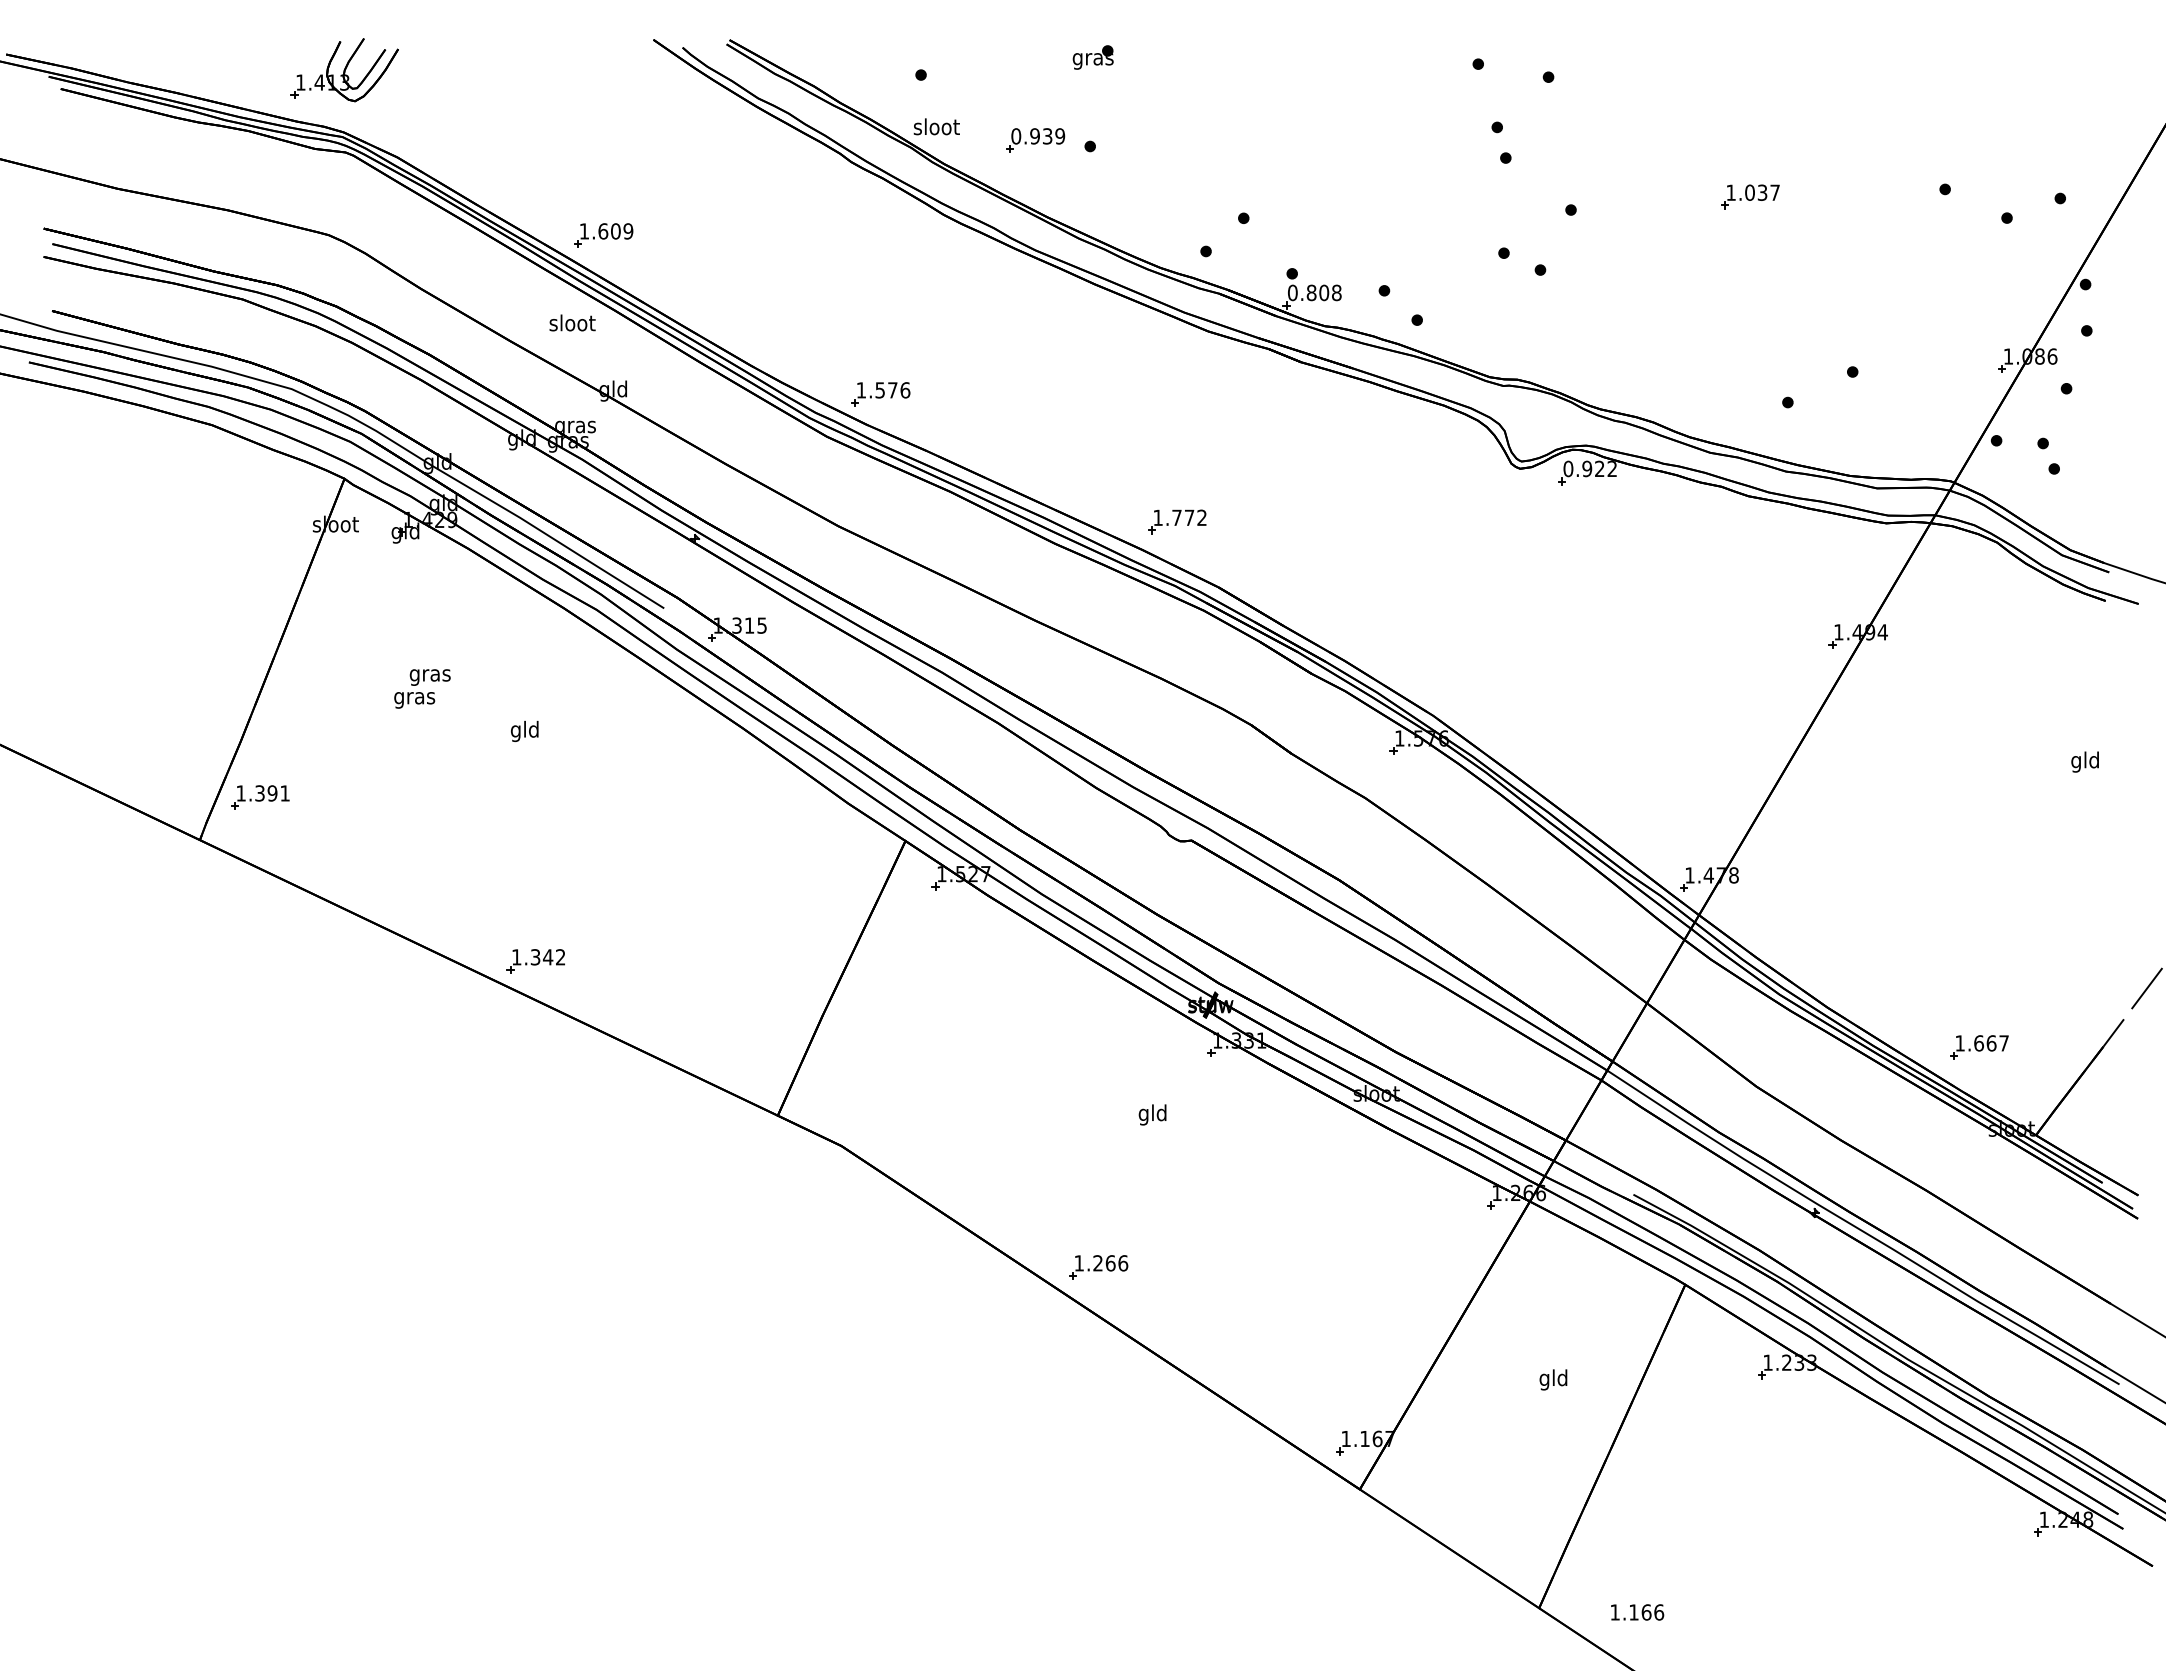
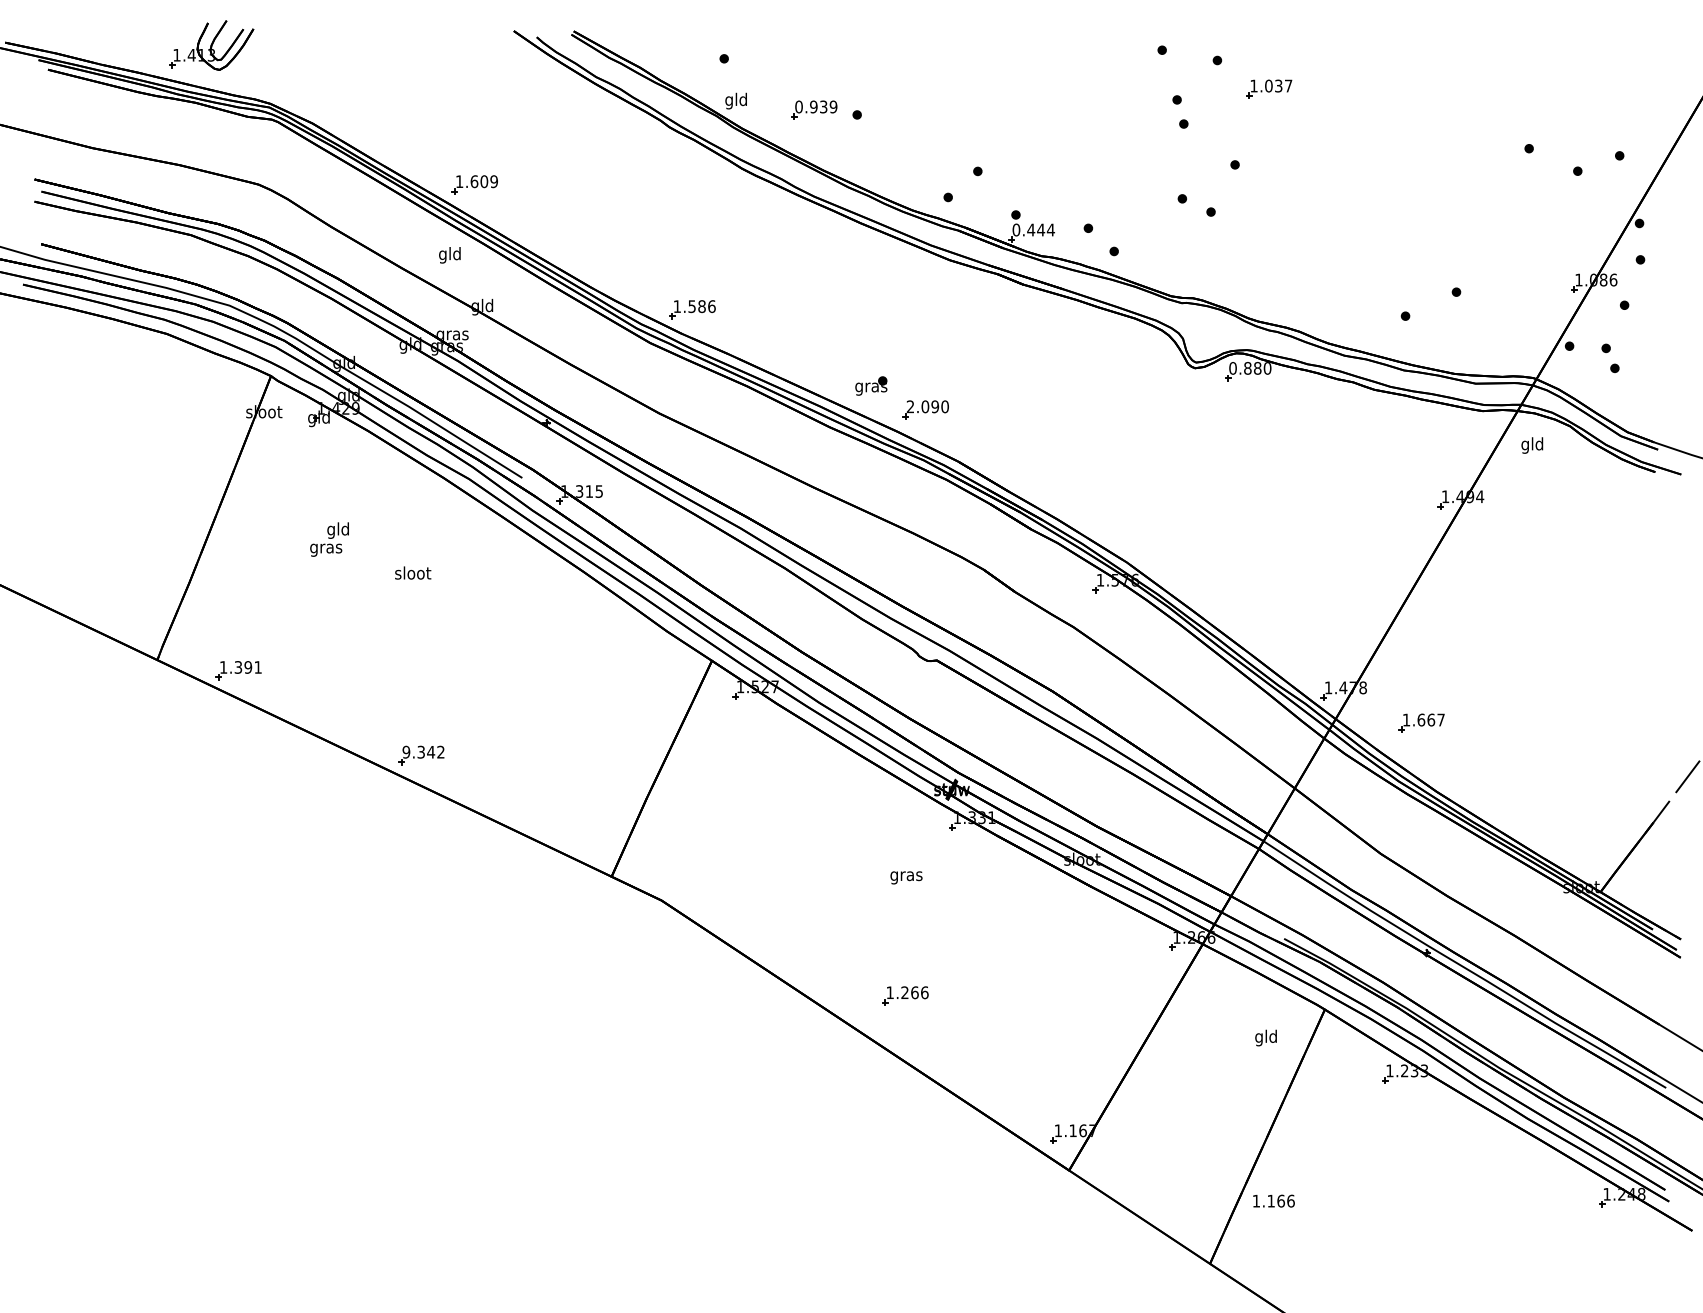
part: (1092, 57) -> (870, 386), moved
part: (344, 70) -> (211, 45), moved
text: (936, 128) -> (736, 100), sloot -> gld
part: (1750, 196) -> (1269, 89), moved
text: (1323, 292) -> (1040, 229), 0.808 -> 0.444
text: (572, 324) -> (450, 254), sloot -> gld
text: (892, 390) -> (701, 306), 1.576 -> 1.586
text: (1599, 468) -> (1257, 368), 0.922 -> 0.880
text: (1180, 517) -> (928, 406), 1.772 -> 2.090
text: (429, 674) -> (337, 529), gras -> gld
text: (525, 731) -> (413, 574), gld -> sloot
text: (2084, 761) -> (1531, 445), moved
part: (260, 797) -> (238, 670), moved
text: (516, 957) -> (406, 752), 1.342 -> 9.342
part: (1979, 1047) -> (1421, 723), moved
text: (1152, 1114) -> (906, 875), gld -> gras
part: (1098, 1267) -> (905, 996), moved
text: (1553, 1379) -> (1266, 1037), moved
text: (1637, 1612) -> (1273, 1201), moved

